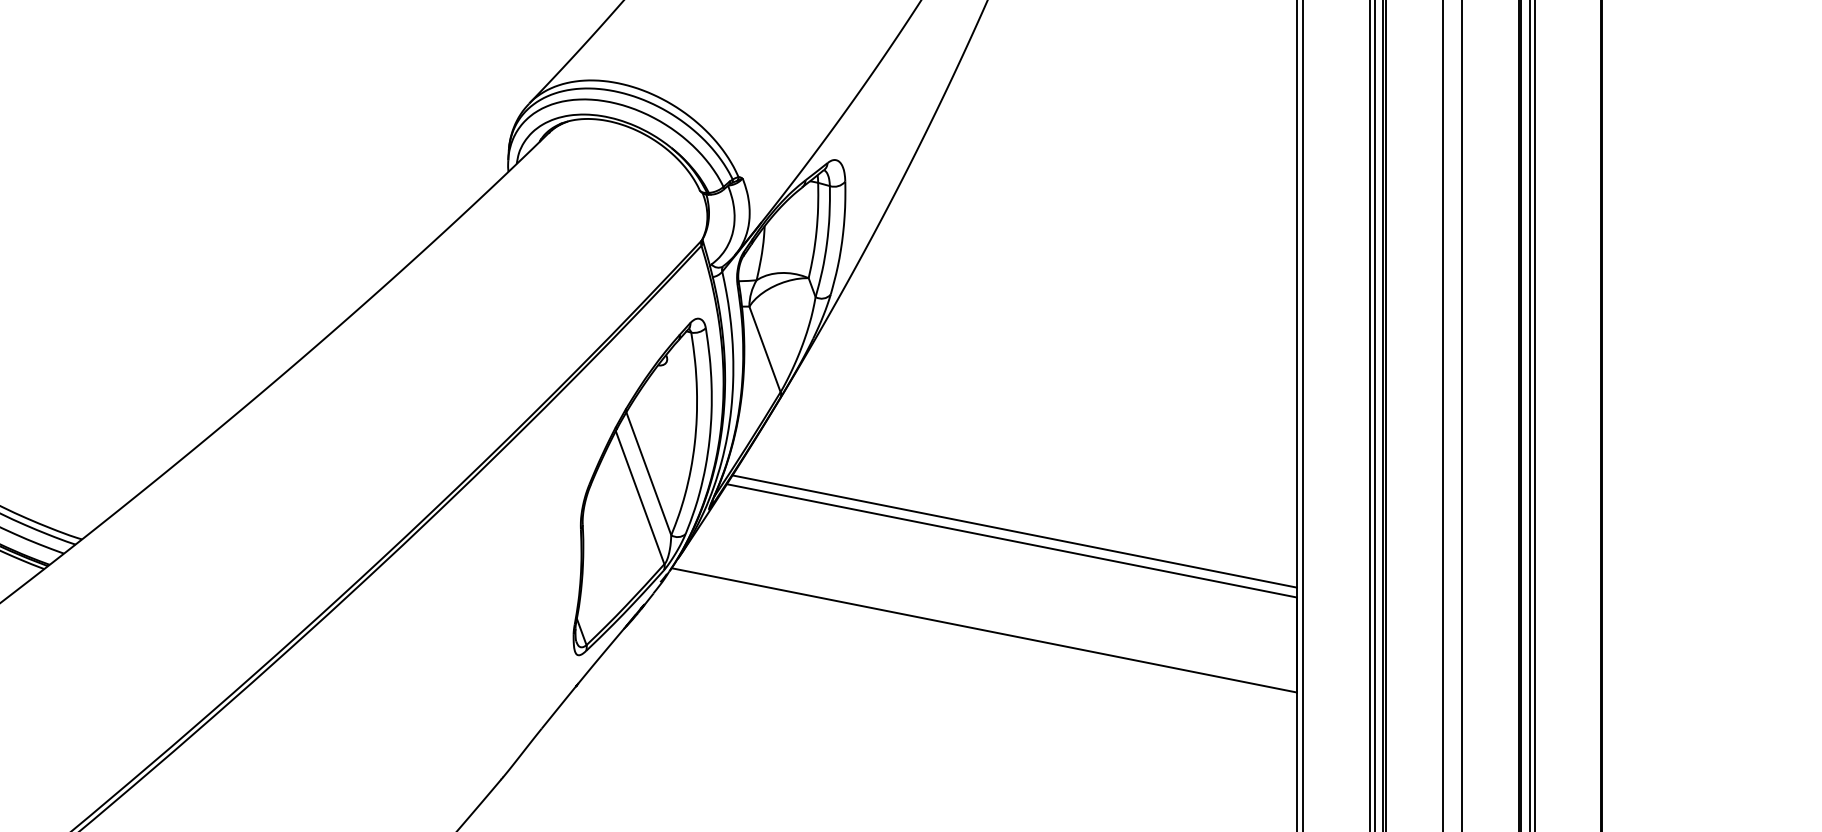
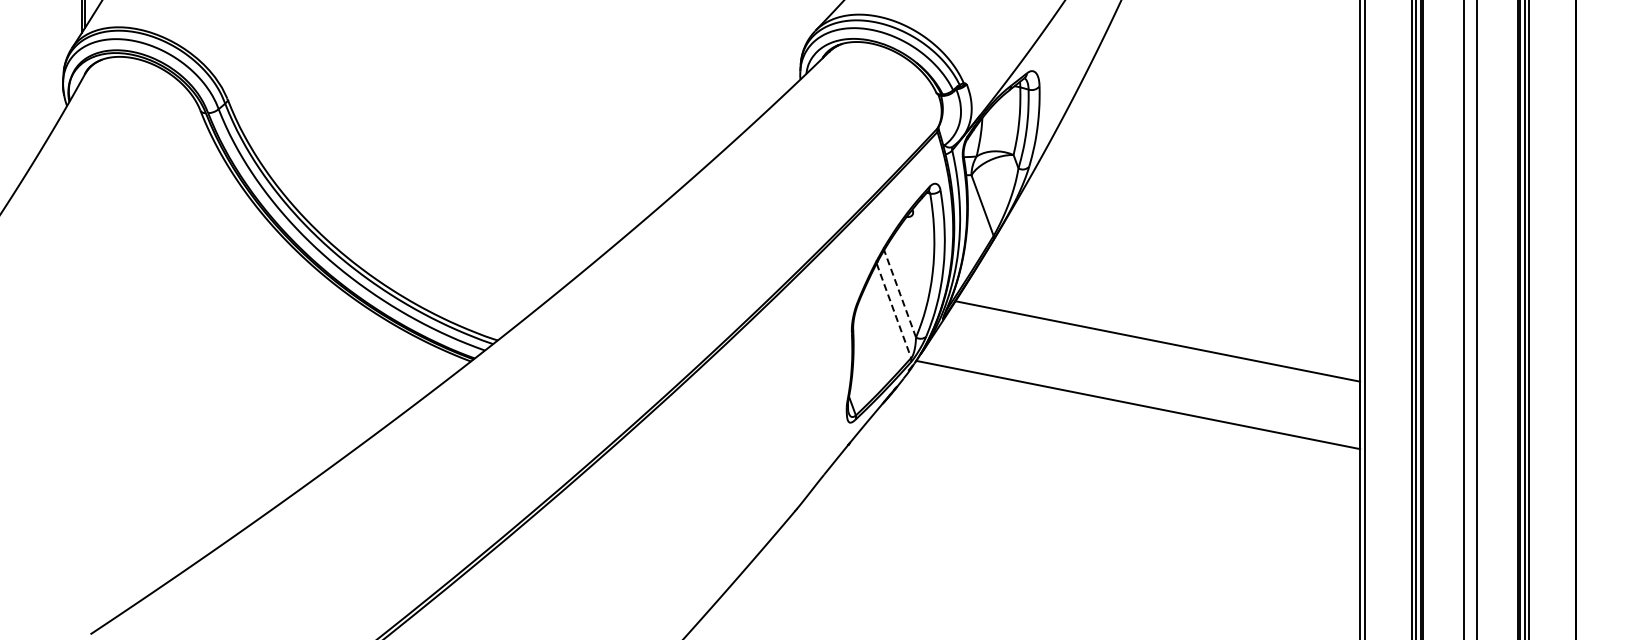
line: (647, 473) -> (899, 293), solid -> dashed
line: (640, 498) -> (894, 311), solid -> dashed
line: (1014, 531) -> (1159, 334), removed

